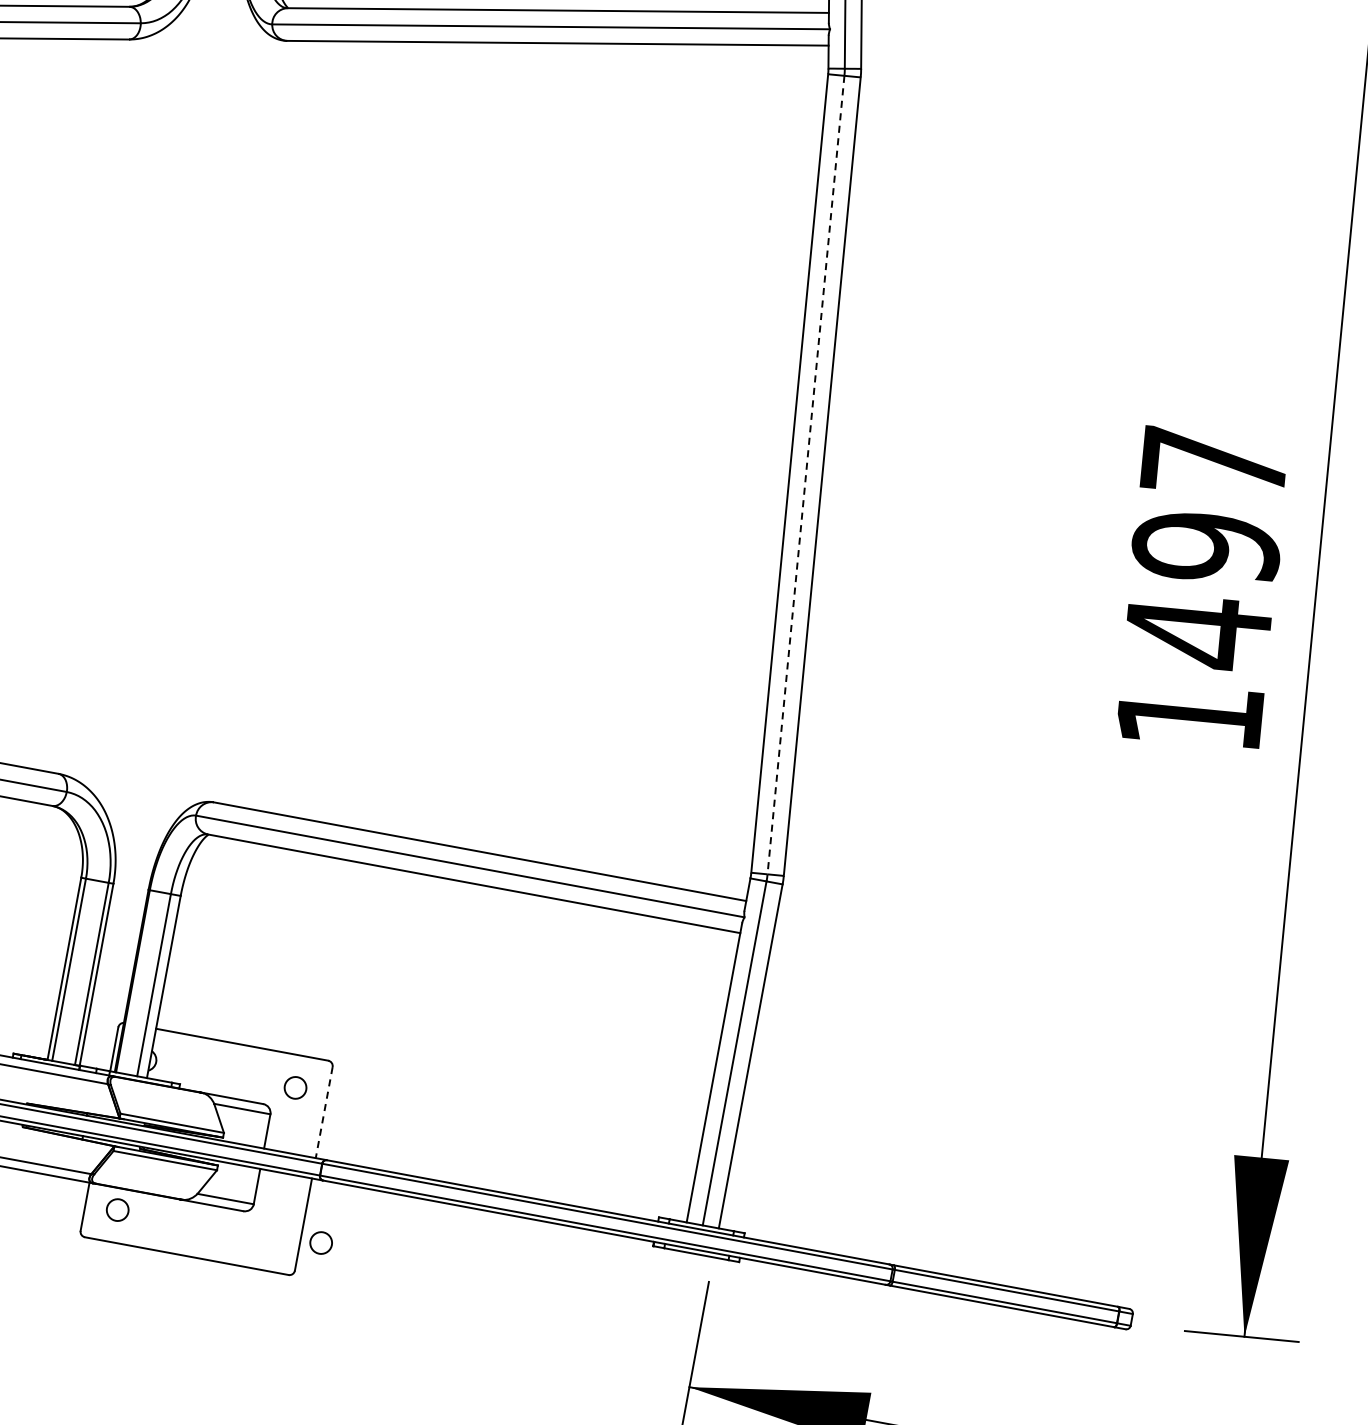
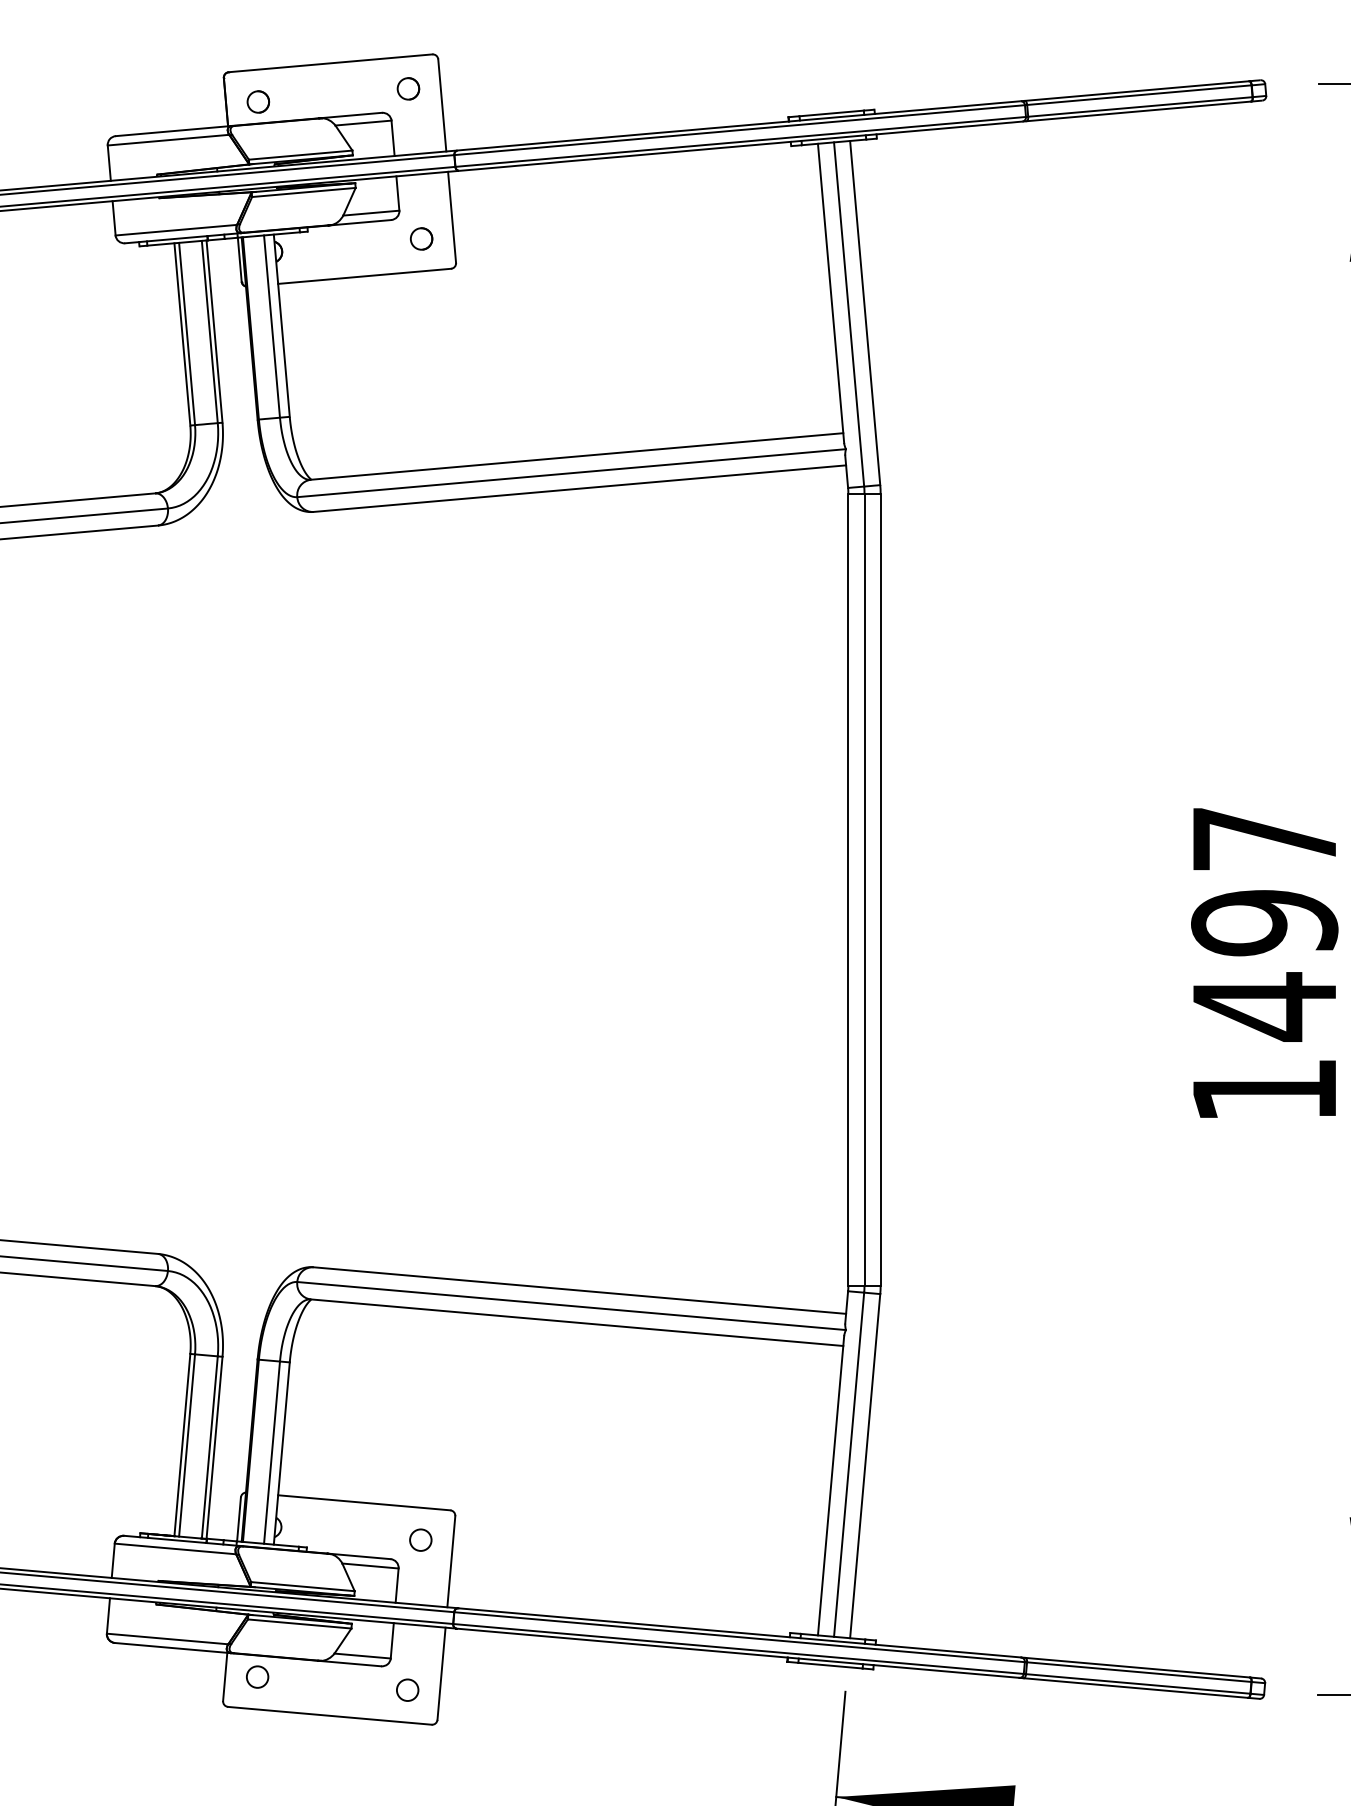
line: (805, 476) -> (864, 890), dashed -> solid
line: (324, 1112) -> (451, 1561), dashed -> solid
circle: (321, 1242) -> (407, 1689), moved

